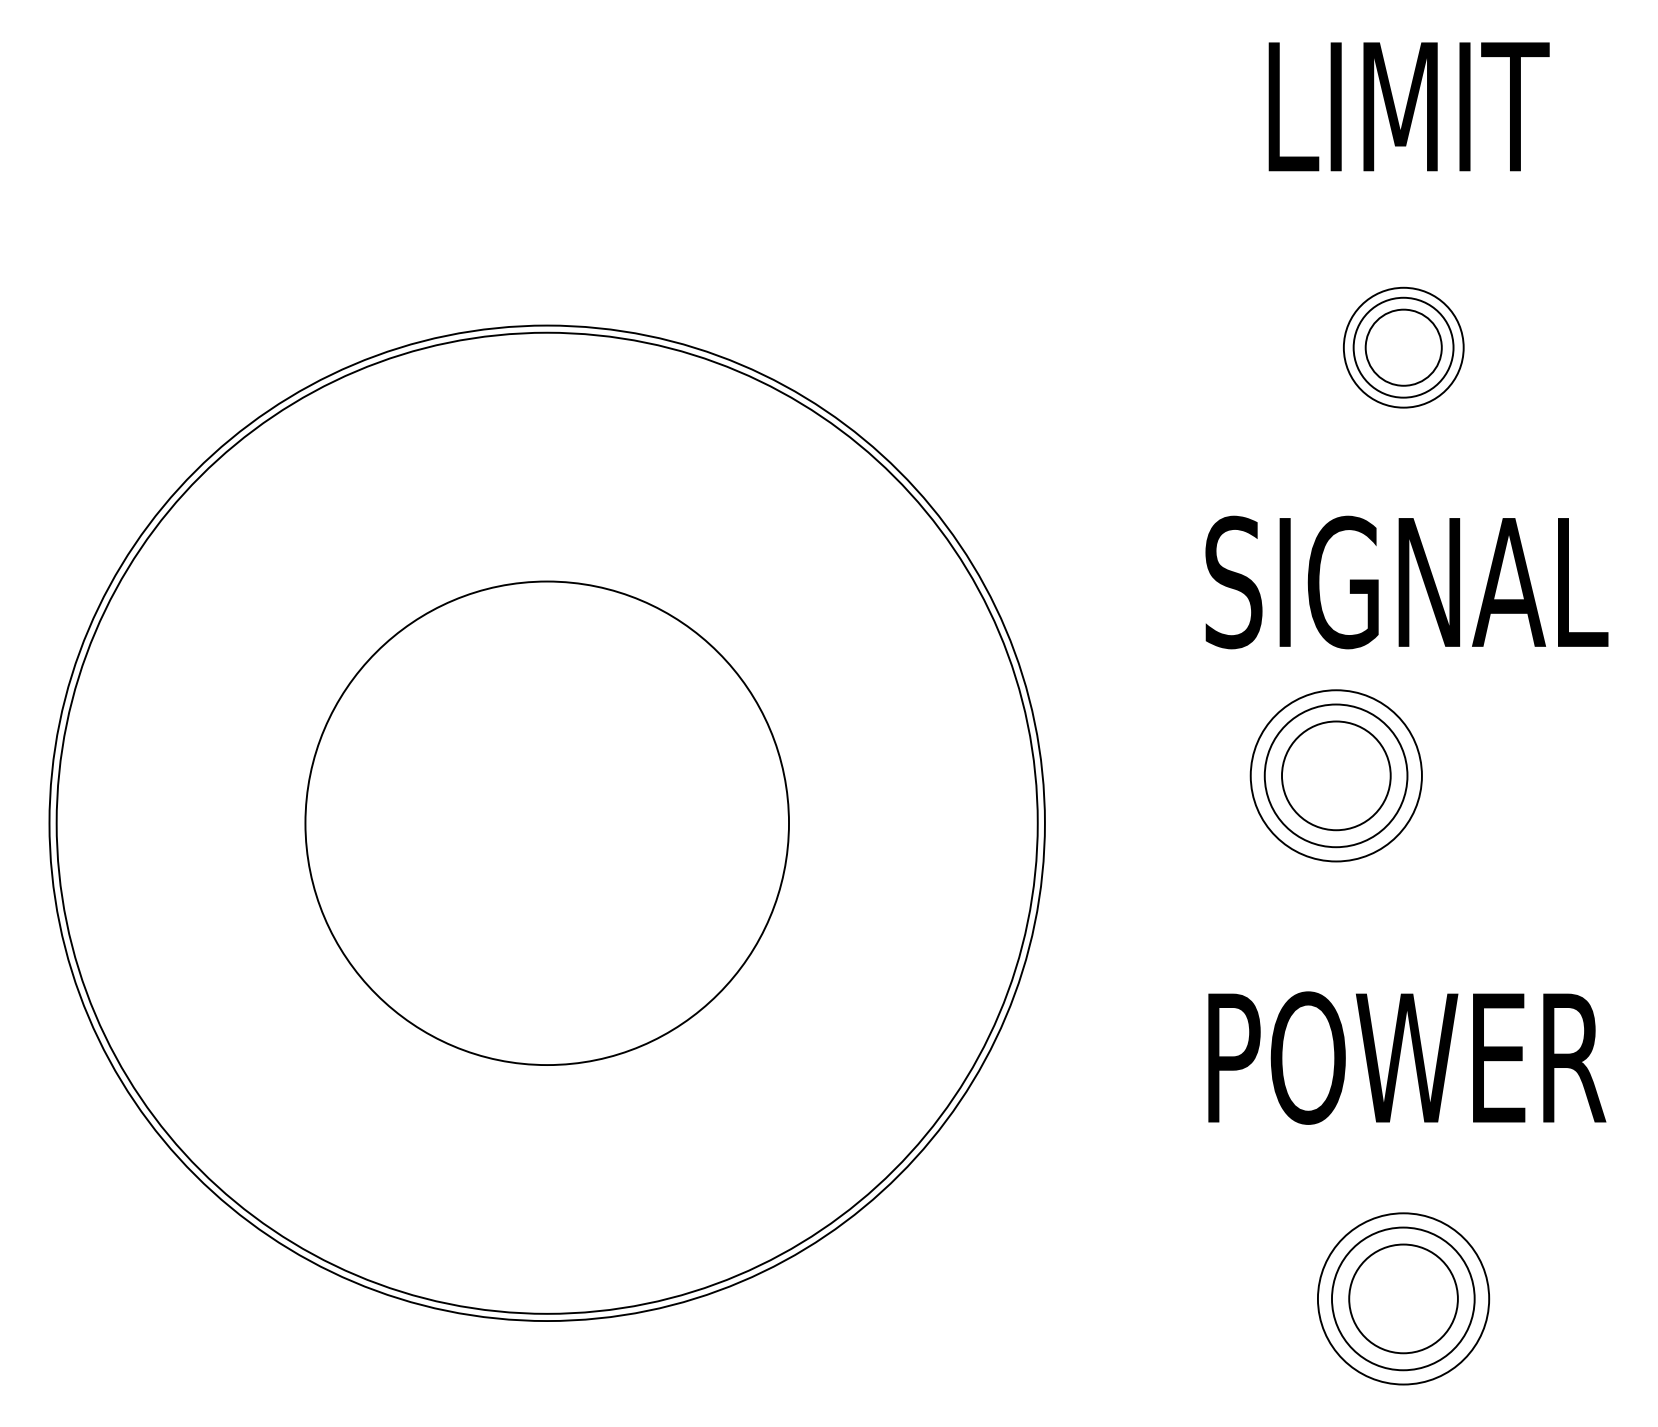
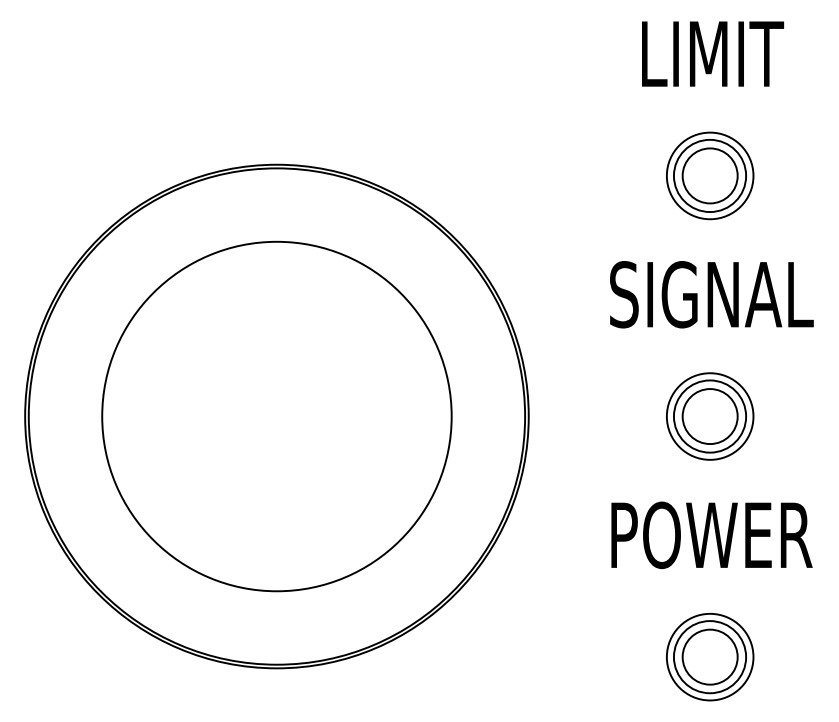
part: (1404, 346) -> (710, 175), size x1.43
part: (1337, 775) -> (710, 416), moved
circle: (546, 823) -> (276, 416), size x1.43

